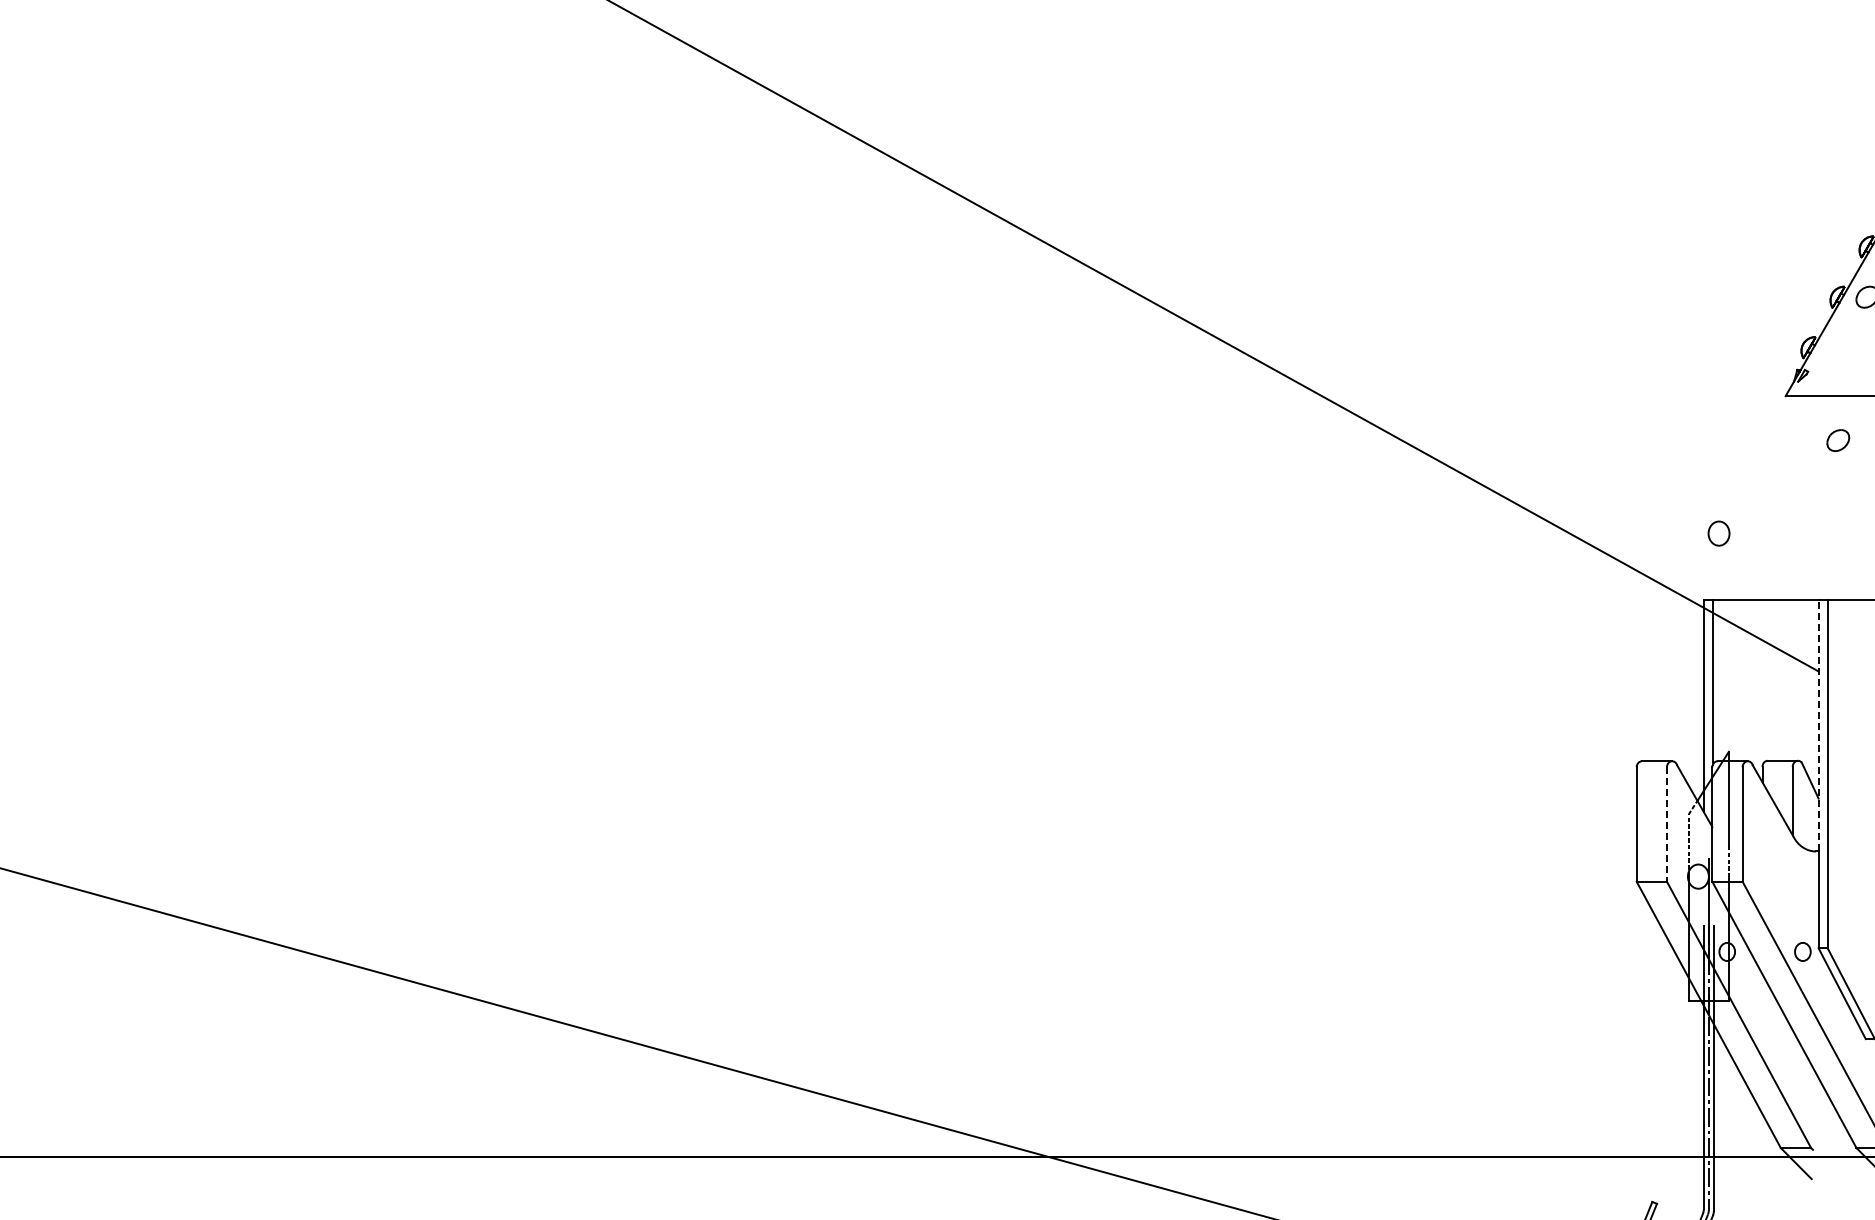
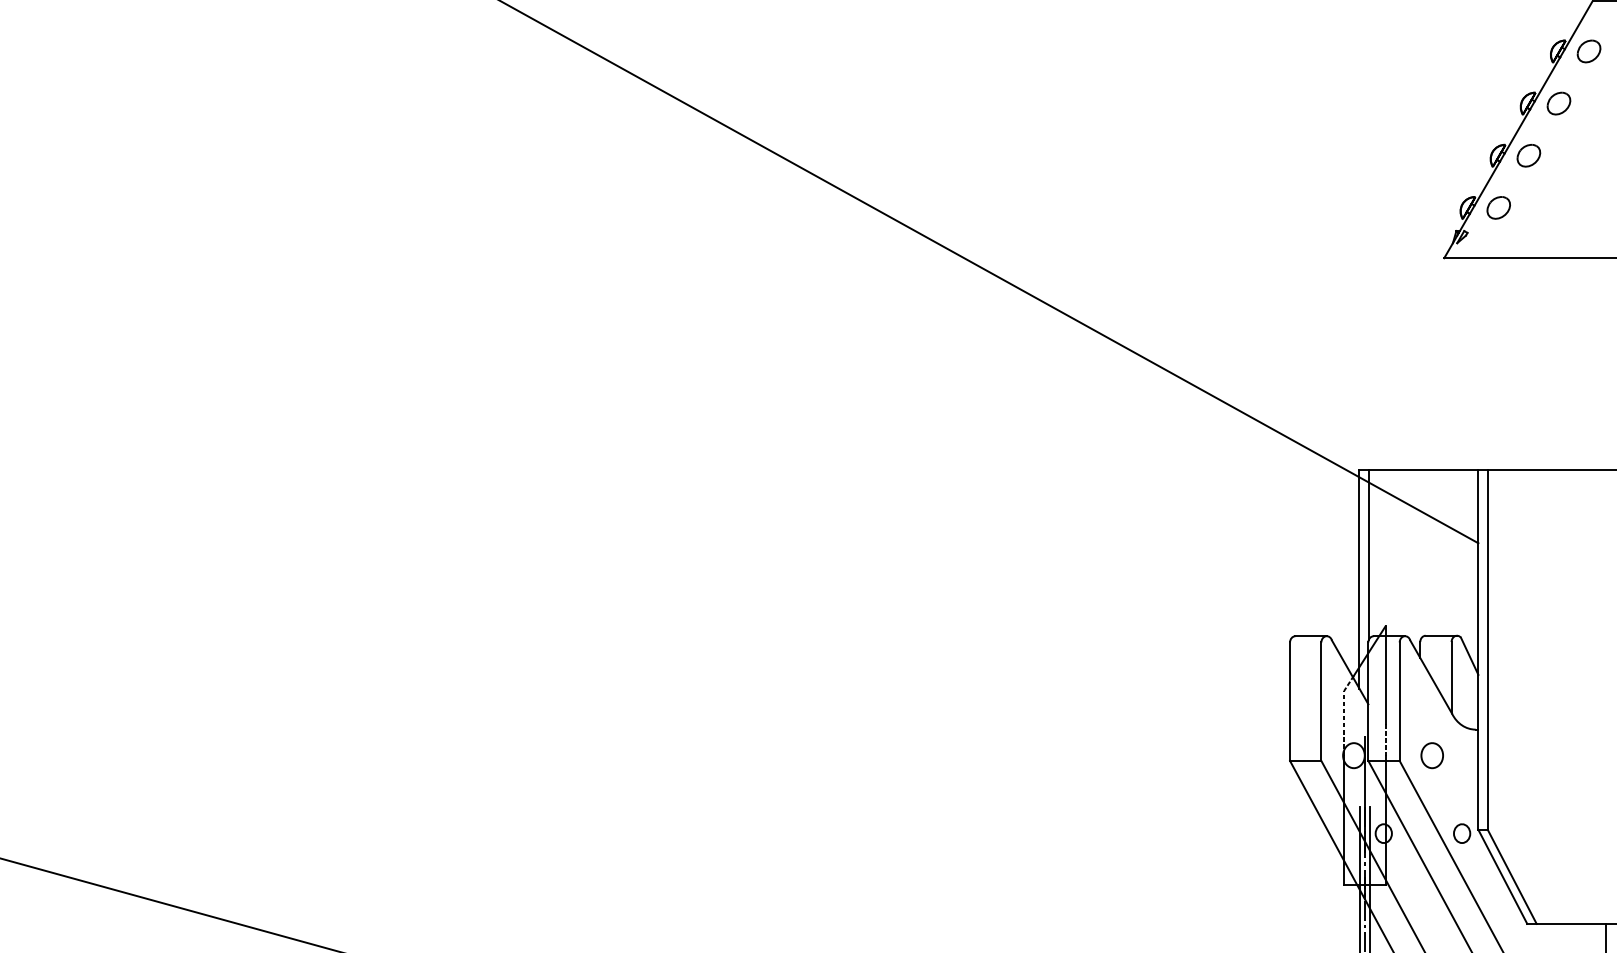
part: (1838, 440) -> (1498, 207), moved
part: (1718, 533) -> (1431, 755), moved
line: (1818, 725) -> (1478, 599), dashed -> solid
line: (1666, 825) -> (1320, 702), dashed -> solid

